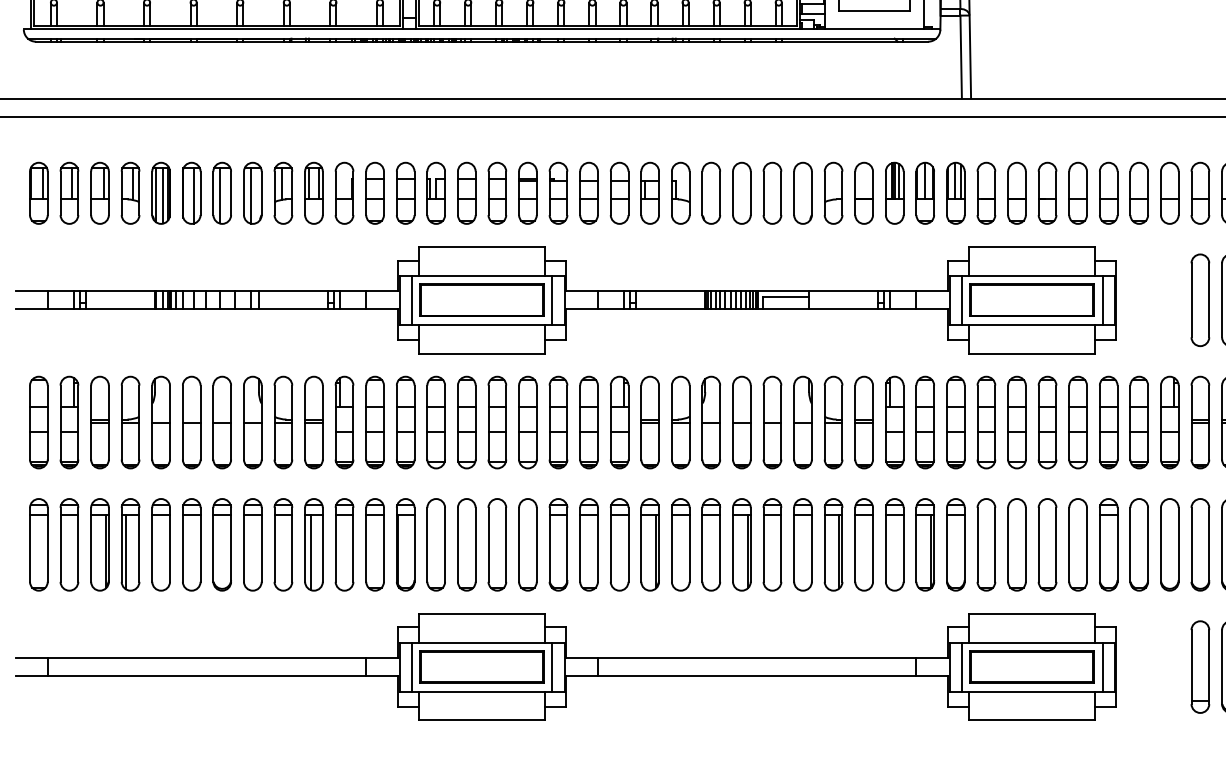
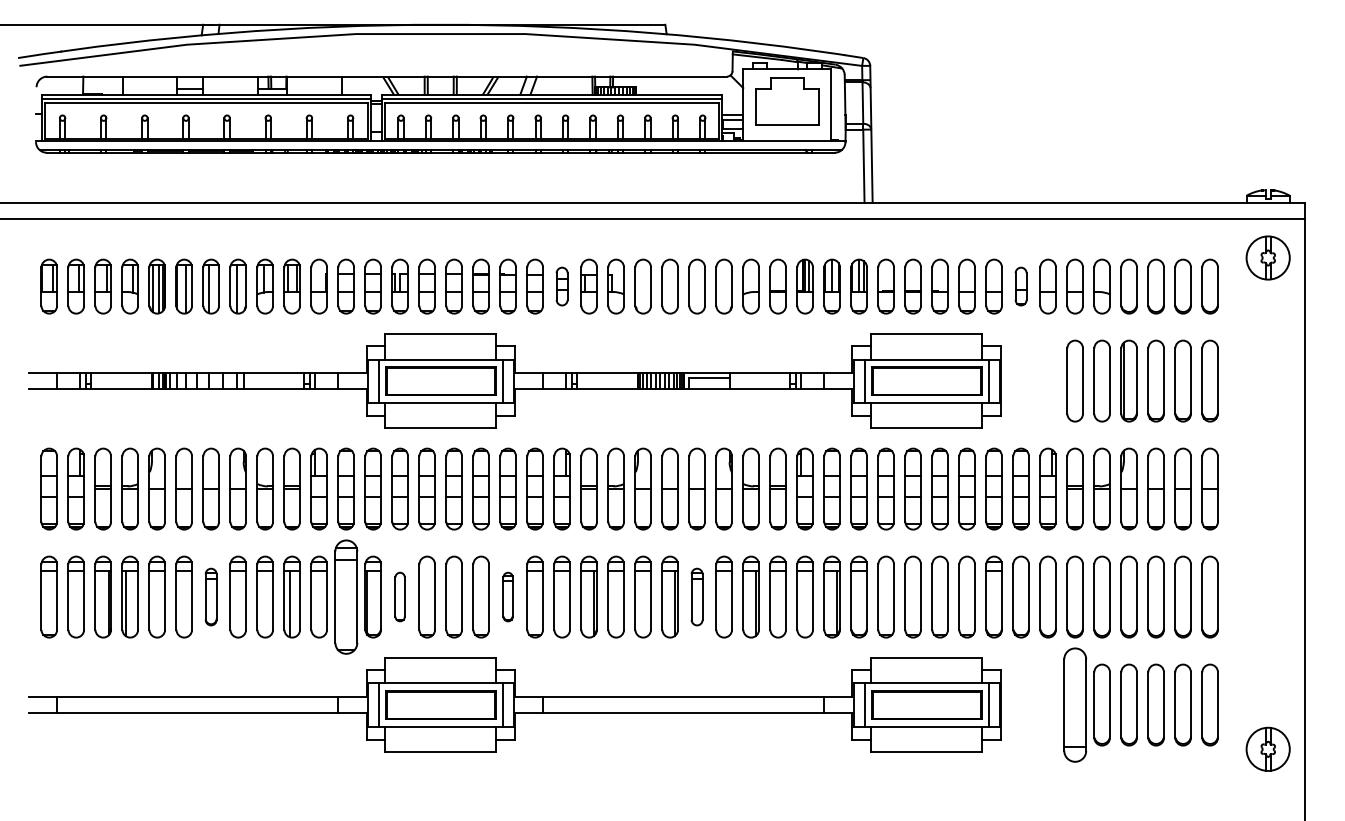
part: (618, 193) -> (561, 286), size x0.7
part: (1138, 193) -> (1020, 286), size x0.7
part: (221, 544) -> (210, 596), size x0.7
part: (374, 544) -> (345, 596), size x1.4
part: (435, 544) -> (399, 596), size x0.6
part: (557, 544) -> (507, 596), size x0.6
part: (771, 544) -> (696, 596), size x0.7
part: (1199, 666) -> (1074, 704), size x1.4

